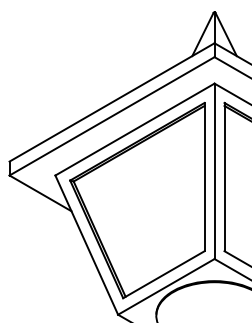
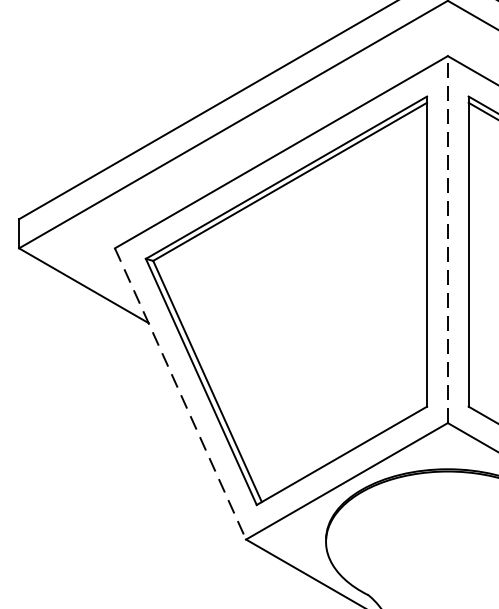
line: (214, 171) -> (447, 239), solid -> dashed
line: (86, 245) -> (179, 394), solid -> dashed

